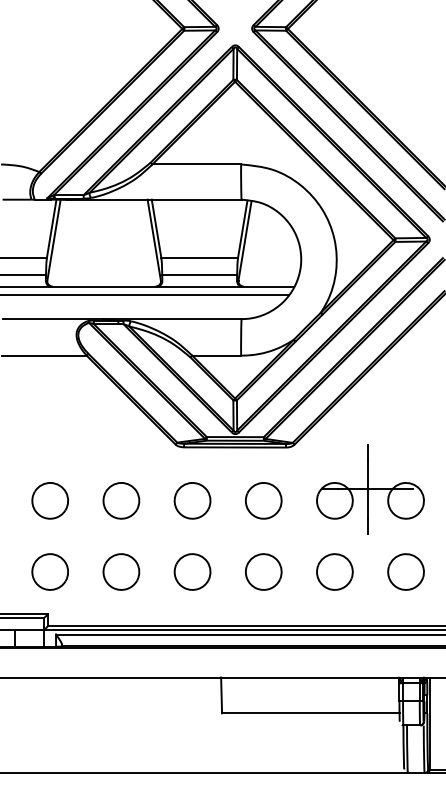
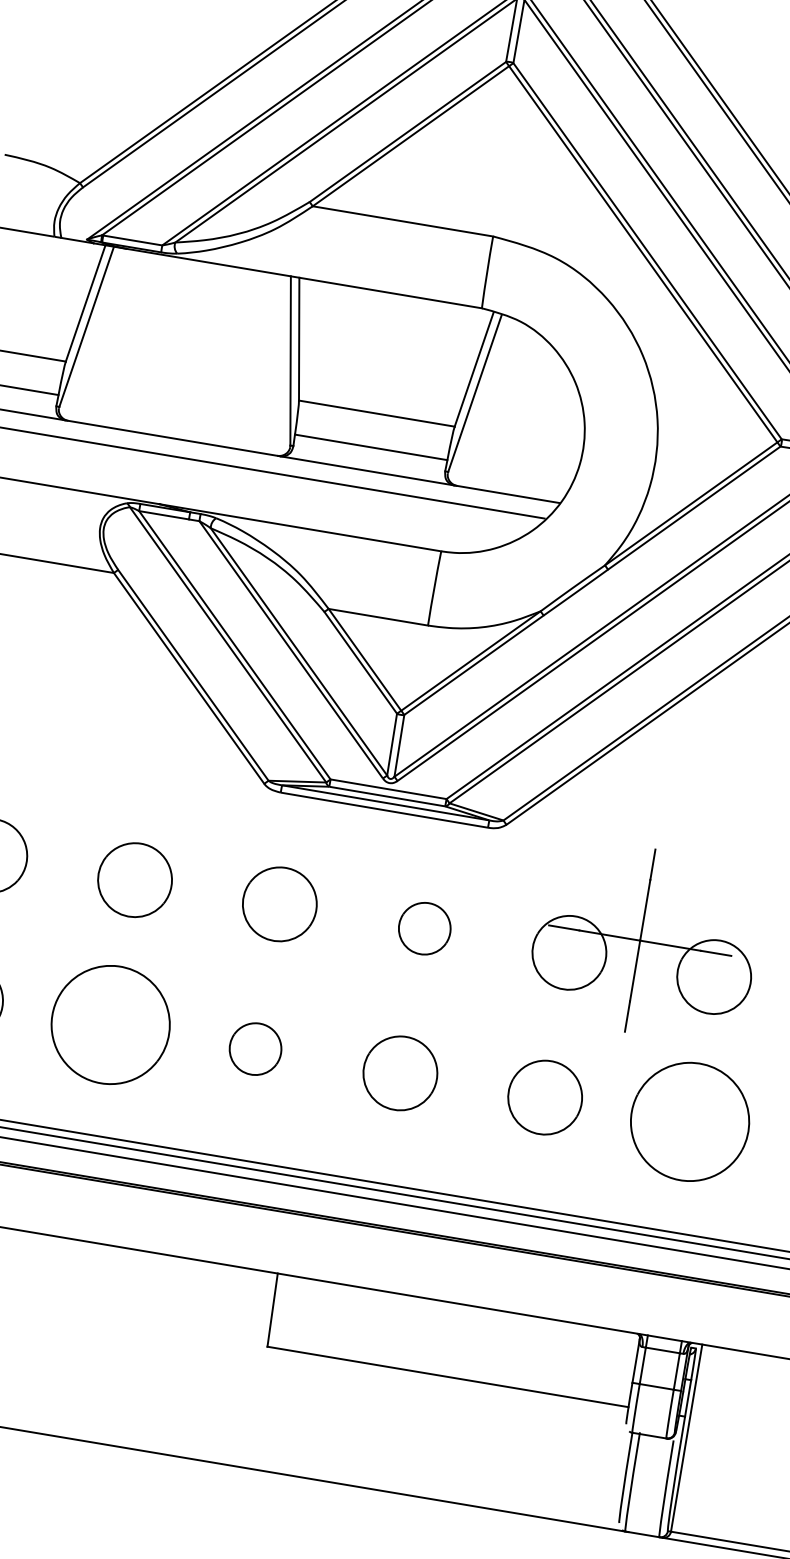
part: (263, 500) -> (424, 927), size x0.7
part: (121, 571) -> (111, 1023), size x1.6
part: (192, 571) -> (255, 1048), size x0.7
part: (405, 571) -> (688, 1120), size x1.6

